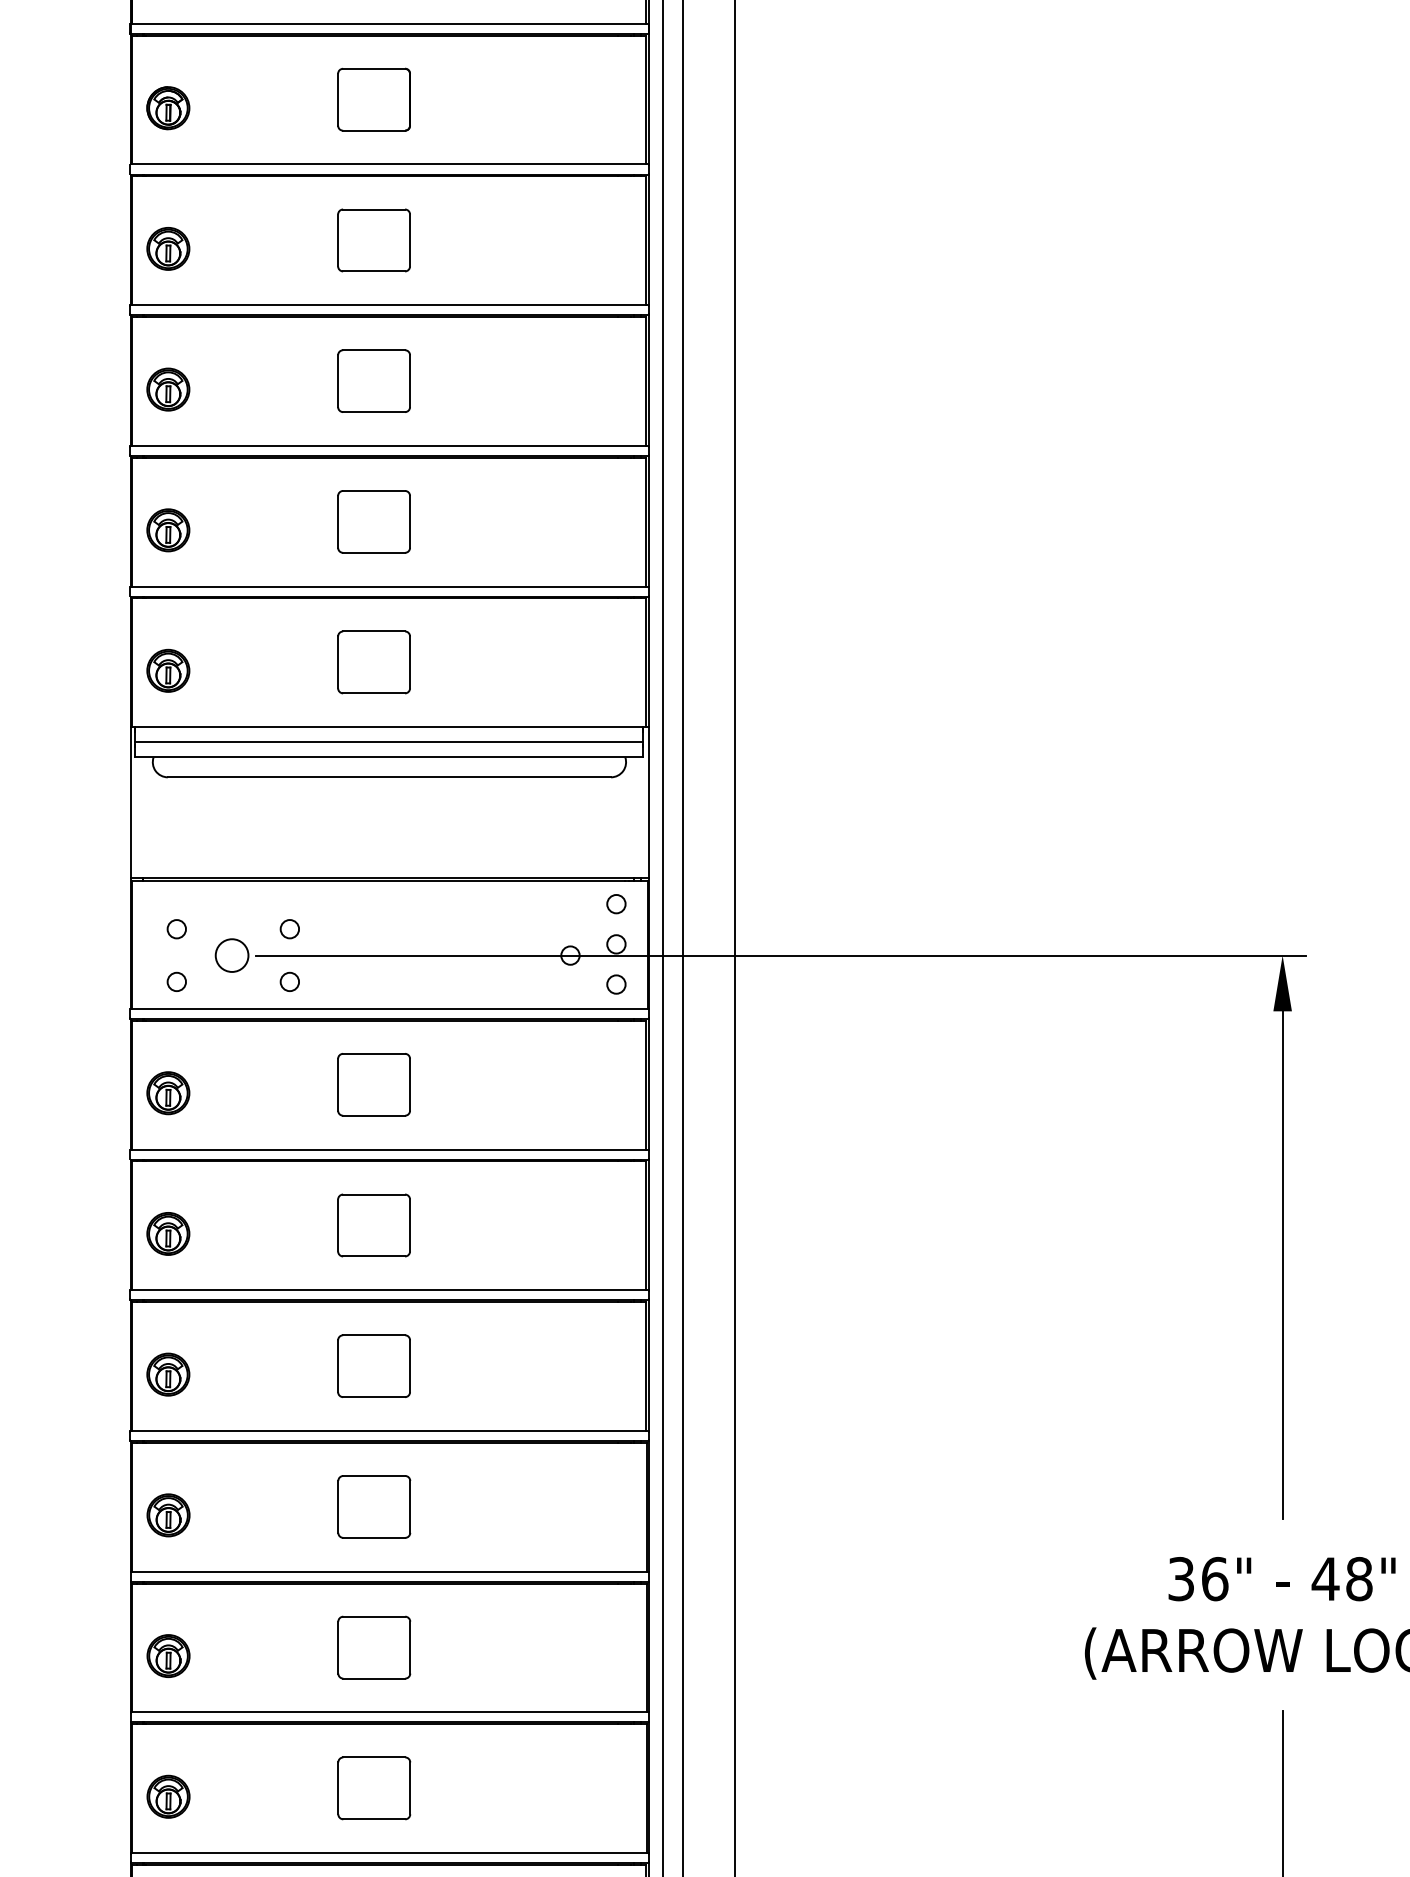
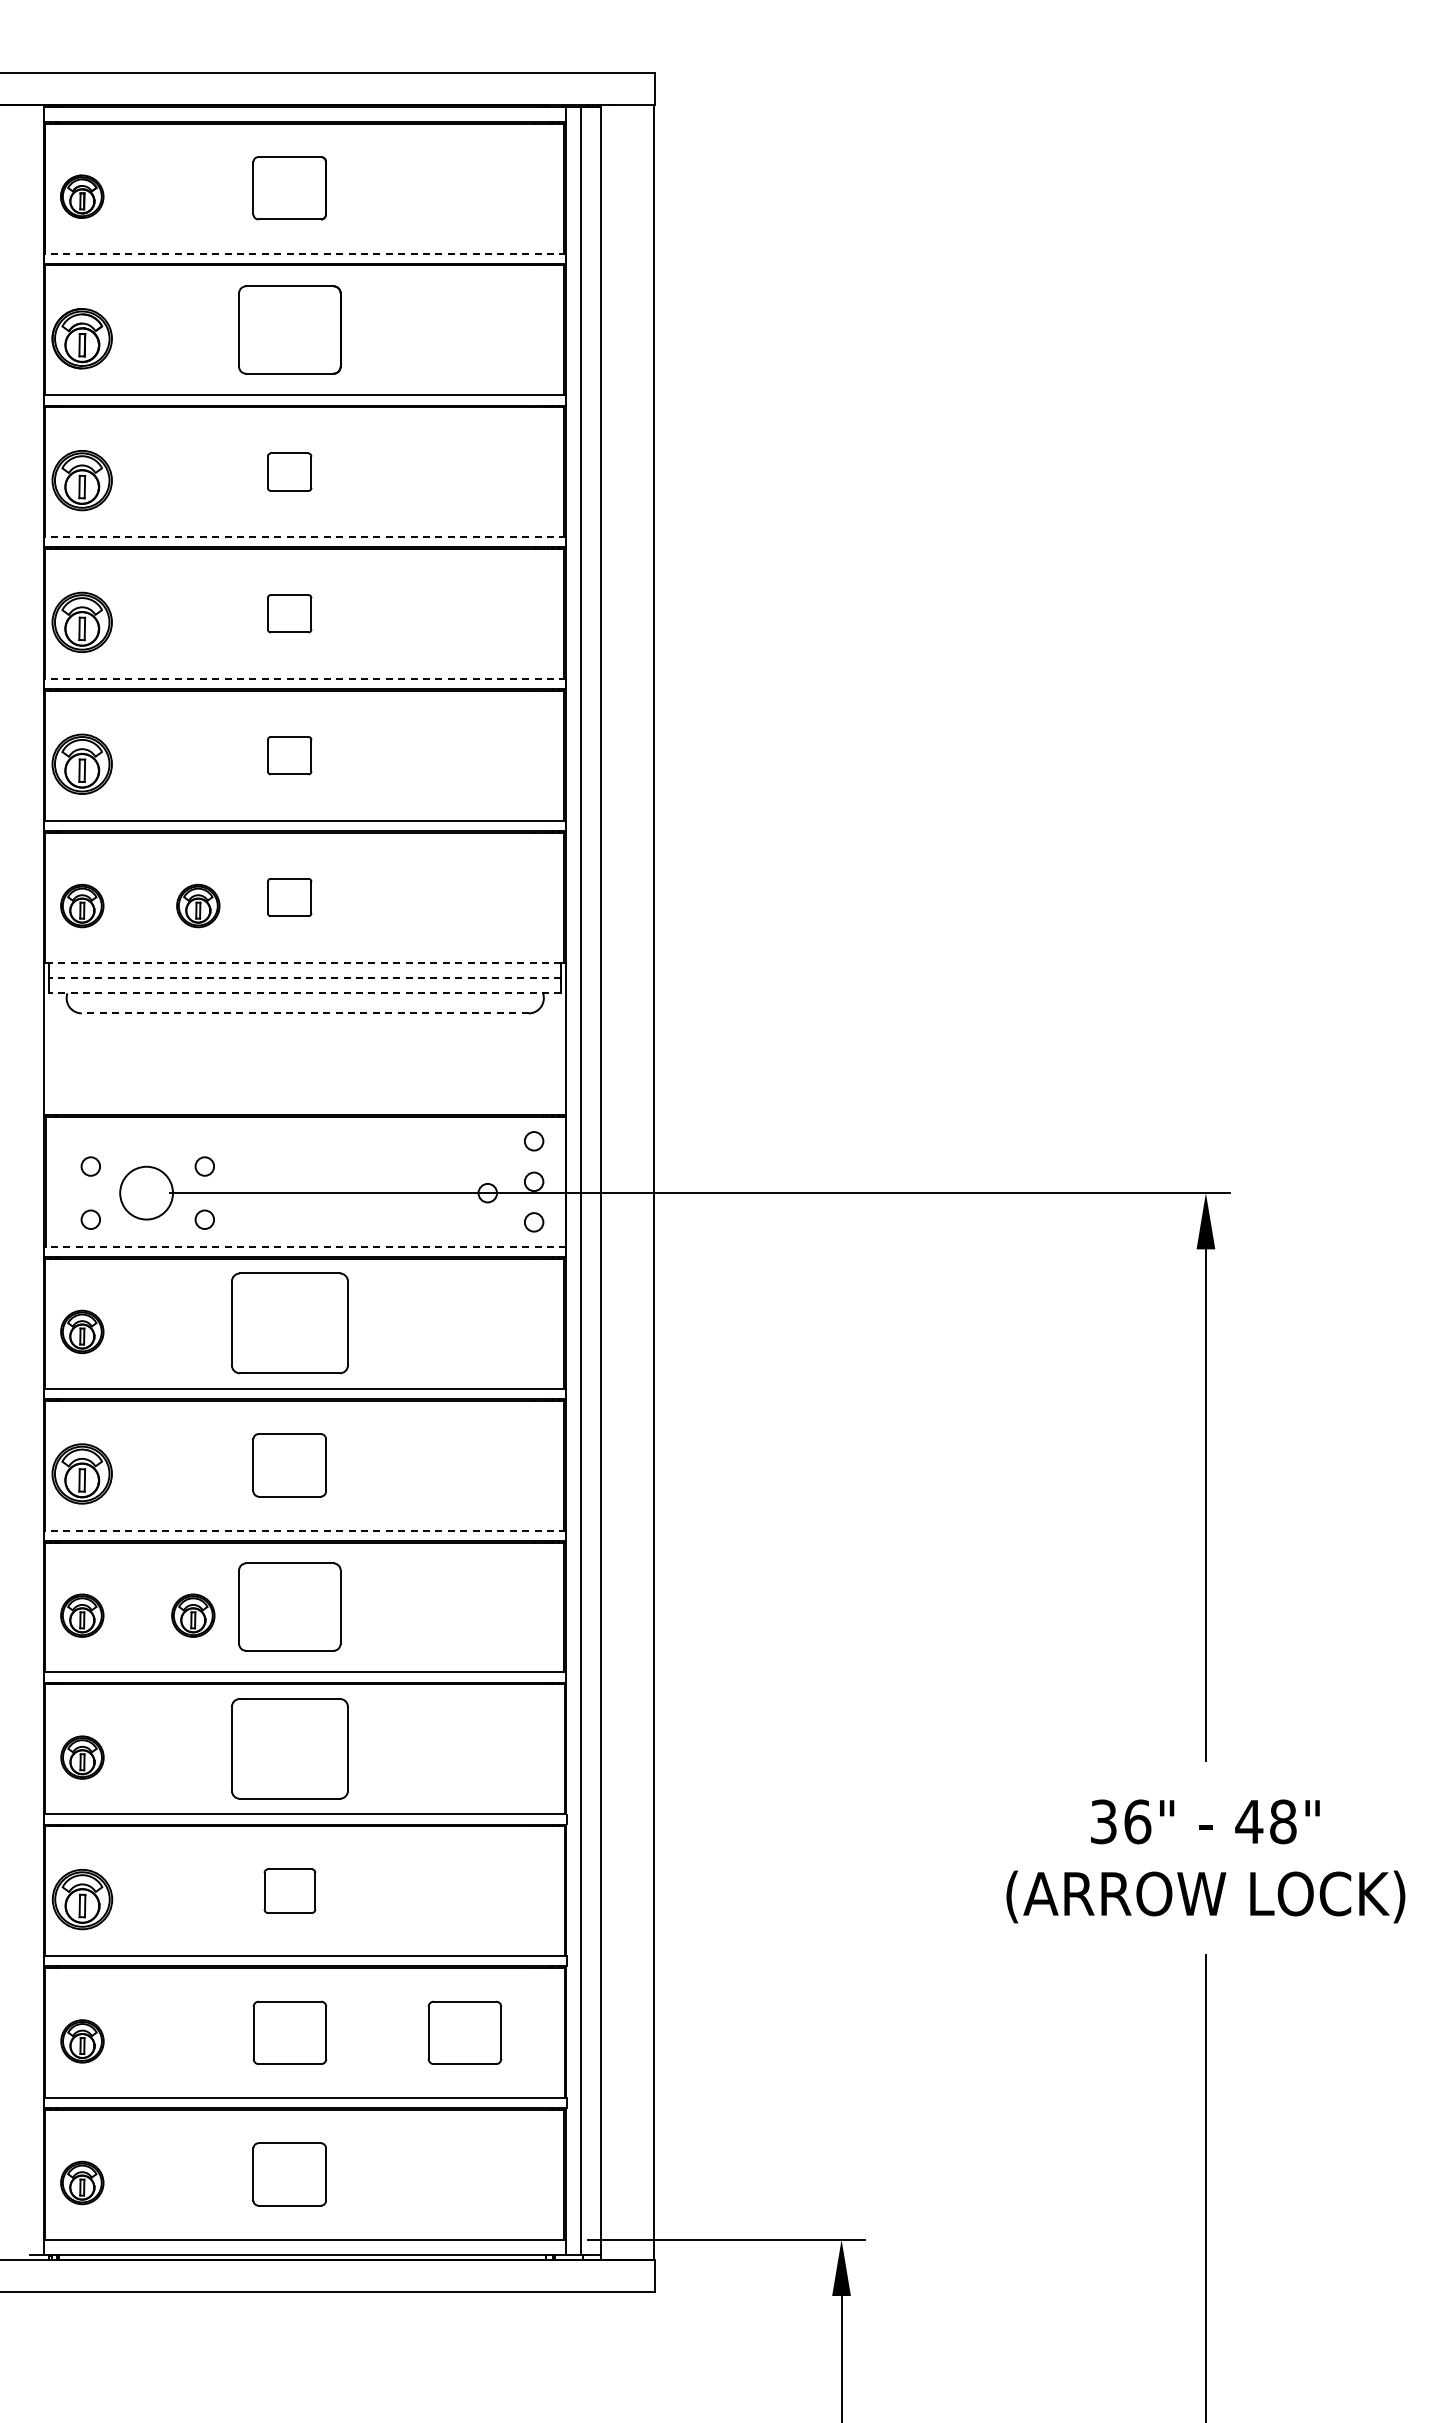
line: (388, 23) -> (304, 253), solid -> dashed
part: (373, 100) -> (289, 330), size x1.4
part: (168, 108) -> (82, 338), size x1.4
part: (373, 240) -> (289, 472), size x0.6
part: (168, 248) -> (82, 480), size x1.4
line: (388, 305) -> (304, 537), solid -> dashed
part: (373, 380) -> (289, 613), size x0.6
part: (168, 389) -> (82, 622), size x1.4
line: (388, 446) -> (304, 679), solid -> dashed
part: (373, 521) -> (289, 755), size x0.6
part: (168, 530) -> (82, 764), size x1.4
part: (373, 662) -> (289, 897), size x0.6
part: (283, 670) -> (198, 905), added
line: (388, 726) -> (304, 962), solid -> dashed
line: (388, 741) -> (304, 977), solid -> dashed
line: (388, 757) -> (304, 993), solid -> dashed
line: (388, 777) -> (304, 1013), solid -> dashed
circle: (232, 954) -> (146, 1192), size x1.6
line: (388, 1008) -> (304, 1246), solid -> dashed
part: (373, 1084) -> (289, 1323), size x1.6
part: (168, 1233) -> (82, 1473), size x1.4
line: (388, 1290) -> (304, 1530), solid -> dashed
part: (373, 1366) -> (289, 1607), size x1.4
part: (278, 1374) -> (193, 1615), added
part: (373, 1507) -> (289, 1749), size x1.6
part: (373, 1648) -> (289, 1891), size x0.7
part: (168, 1656) -> (82, 1899), size x1.4
part: (547, 1787) -> (464, 2032), added

